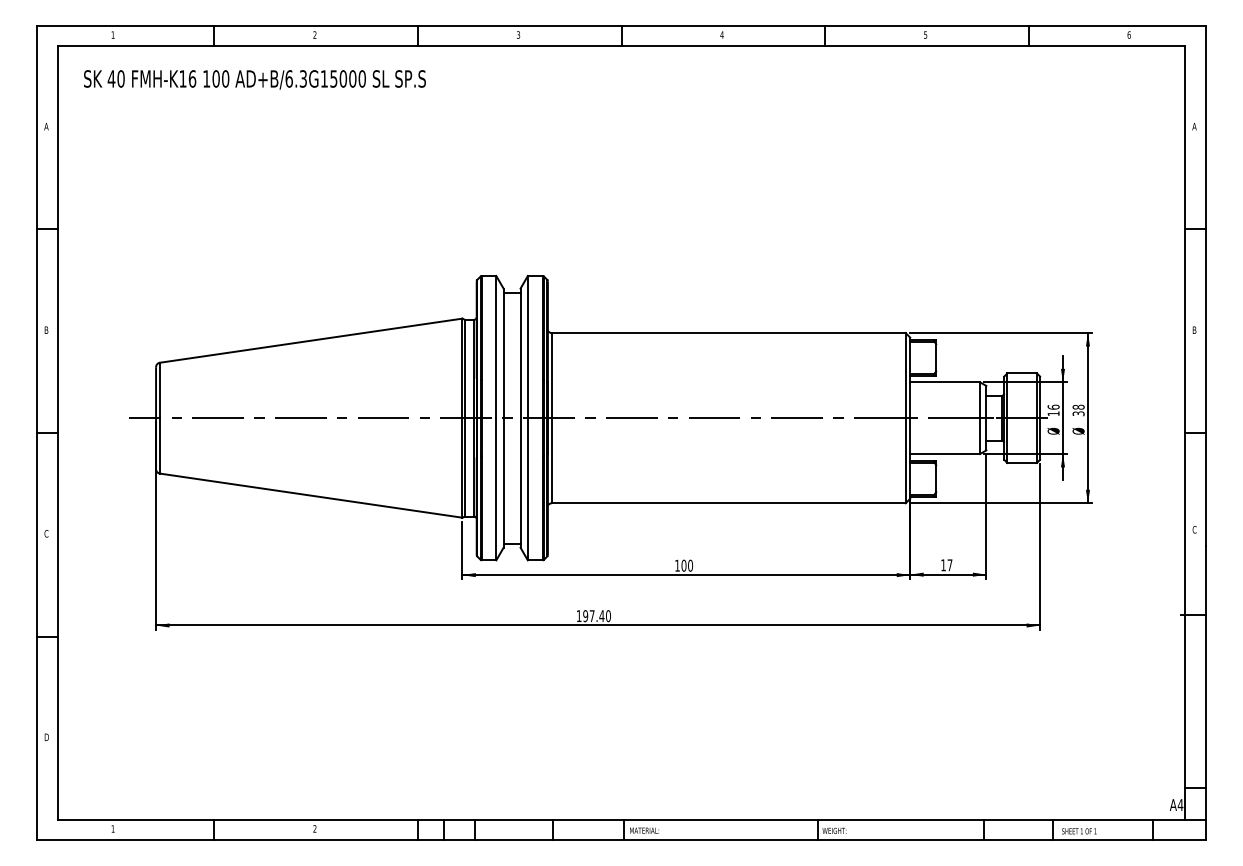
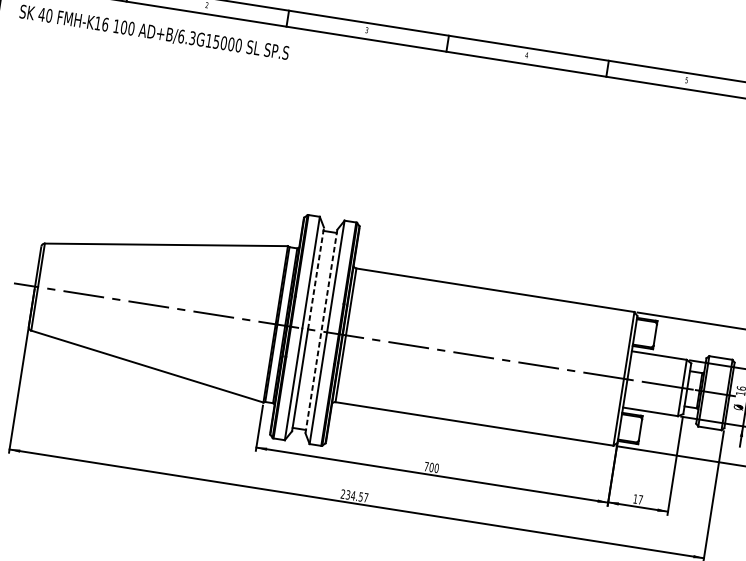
line: (503, 353) -> (315, 278), solid -> dashed
line: (520, 418) -> (321, 331), solid -> dashed
text: (677, 565) -> (426, 466), 100 -> 700
text: (593, 616) -> (354, 496), 197.40 -> 234.57

